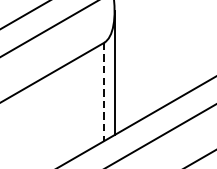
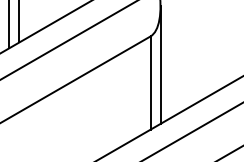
line: (104, 92) -> (150, 83), dashed -> solid

